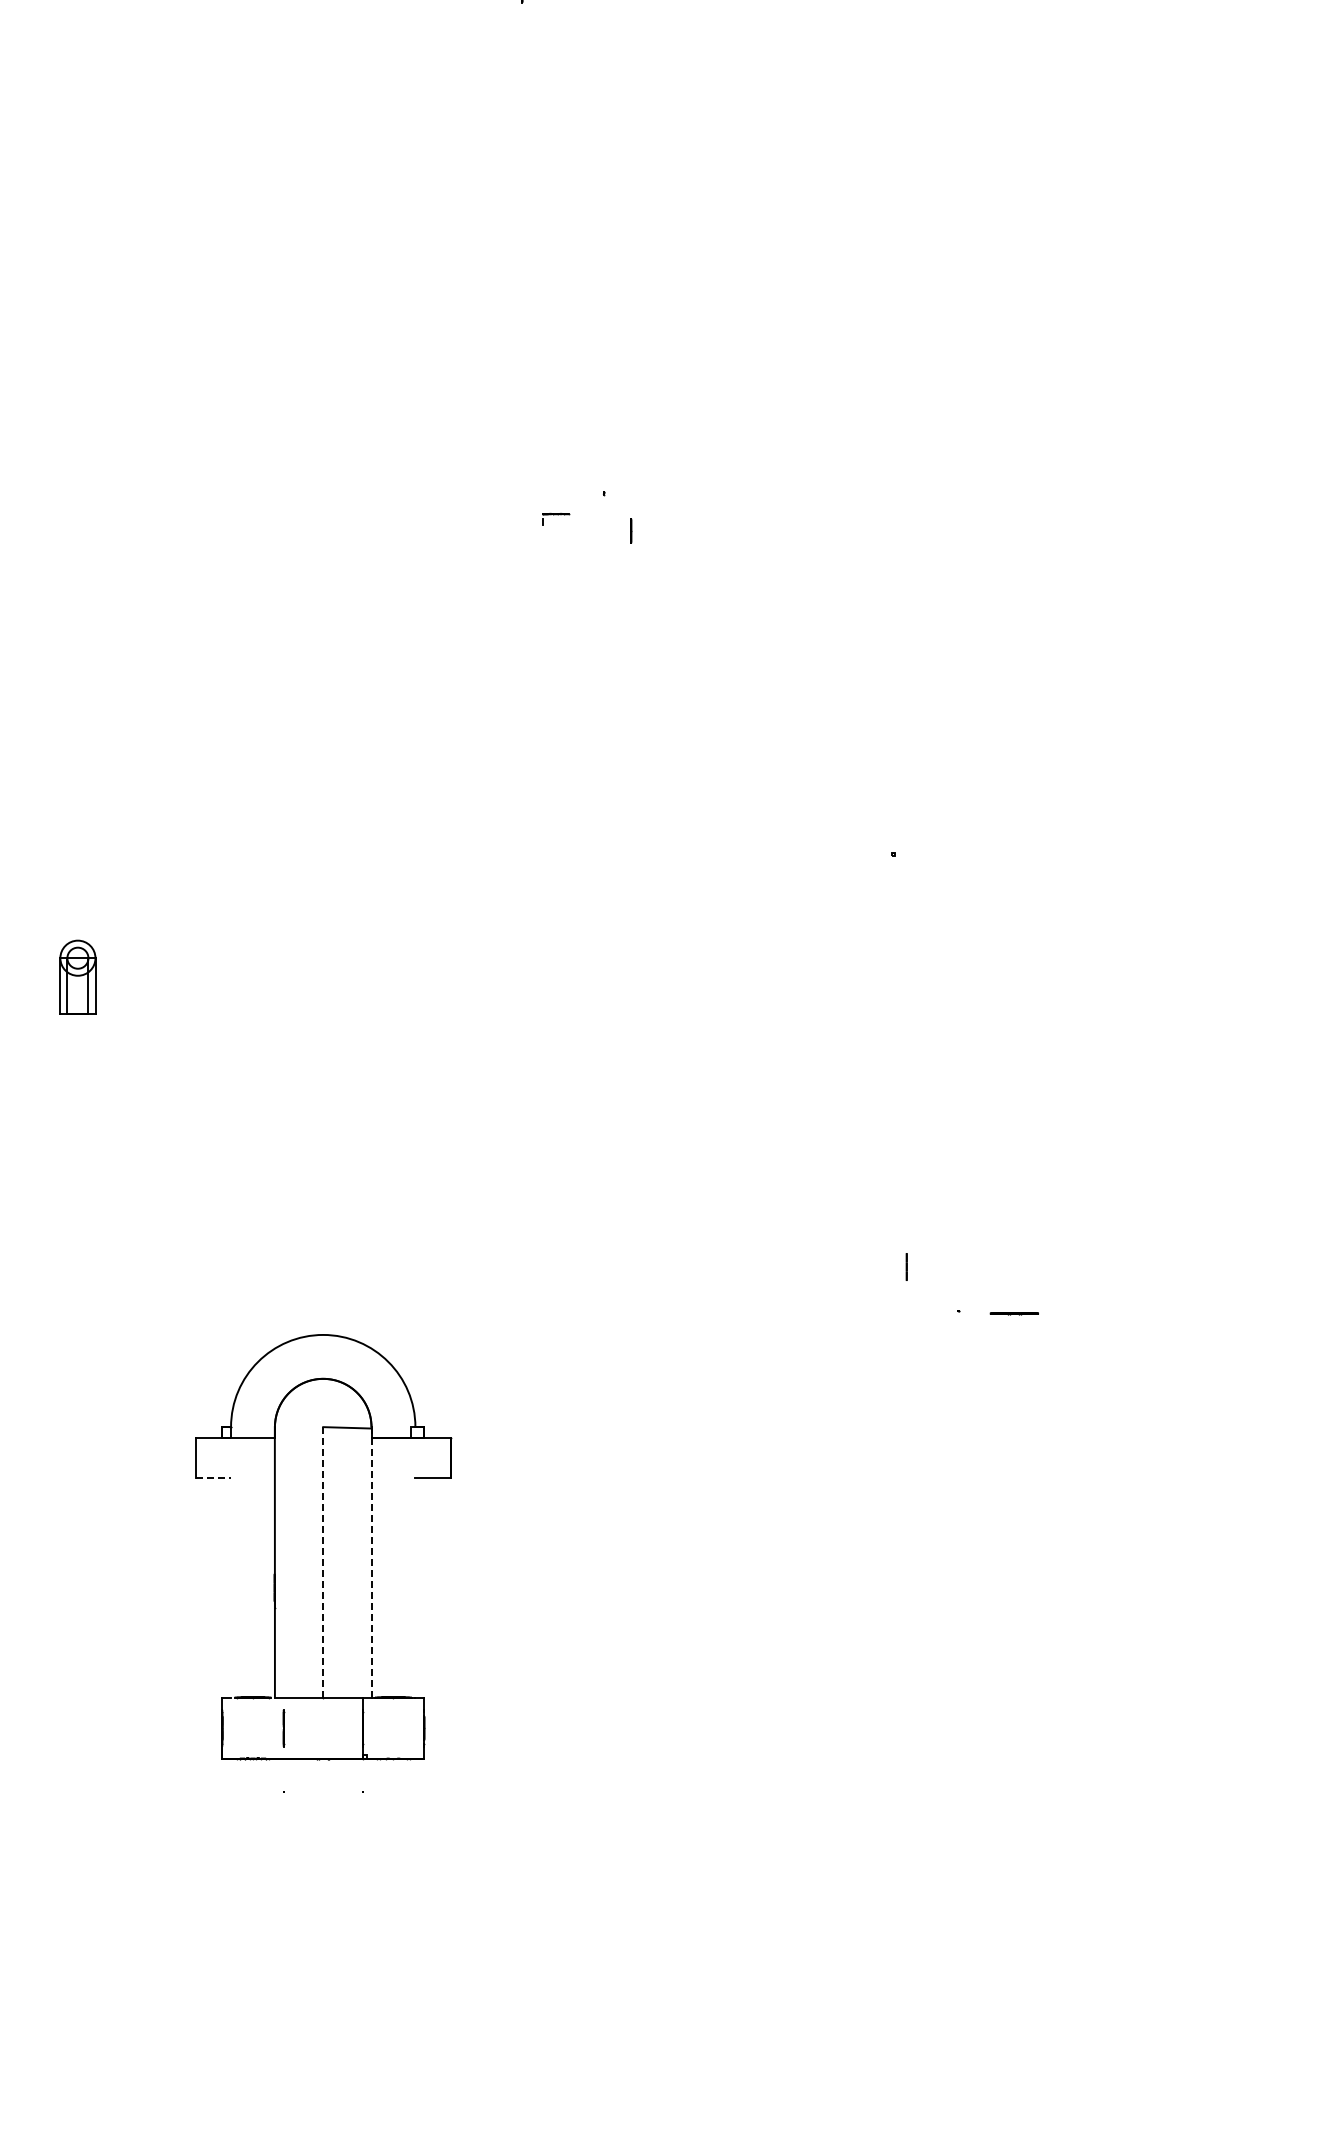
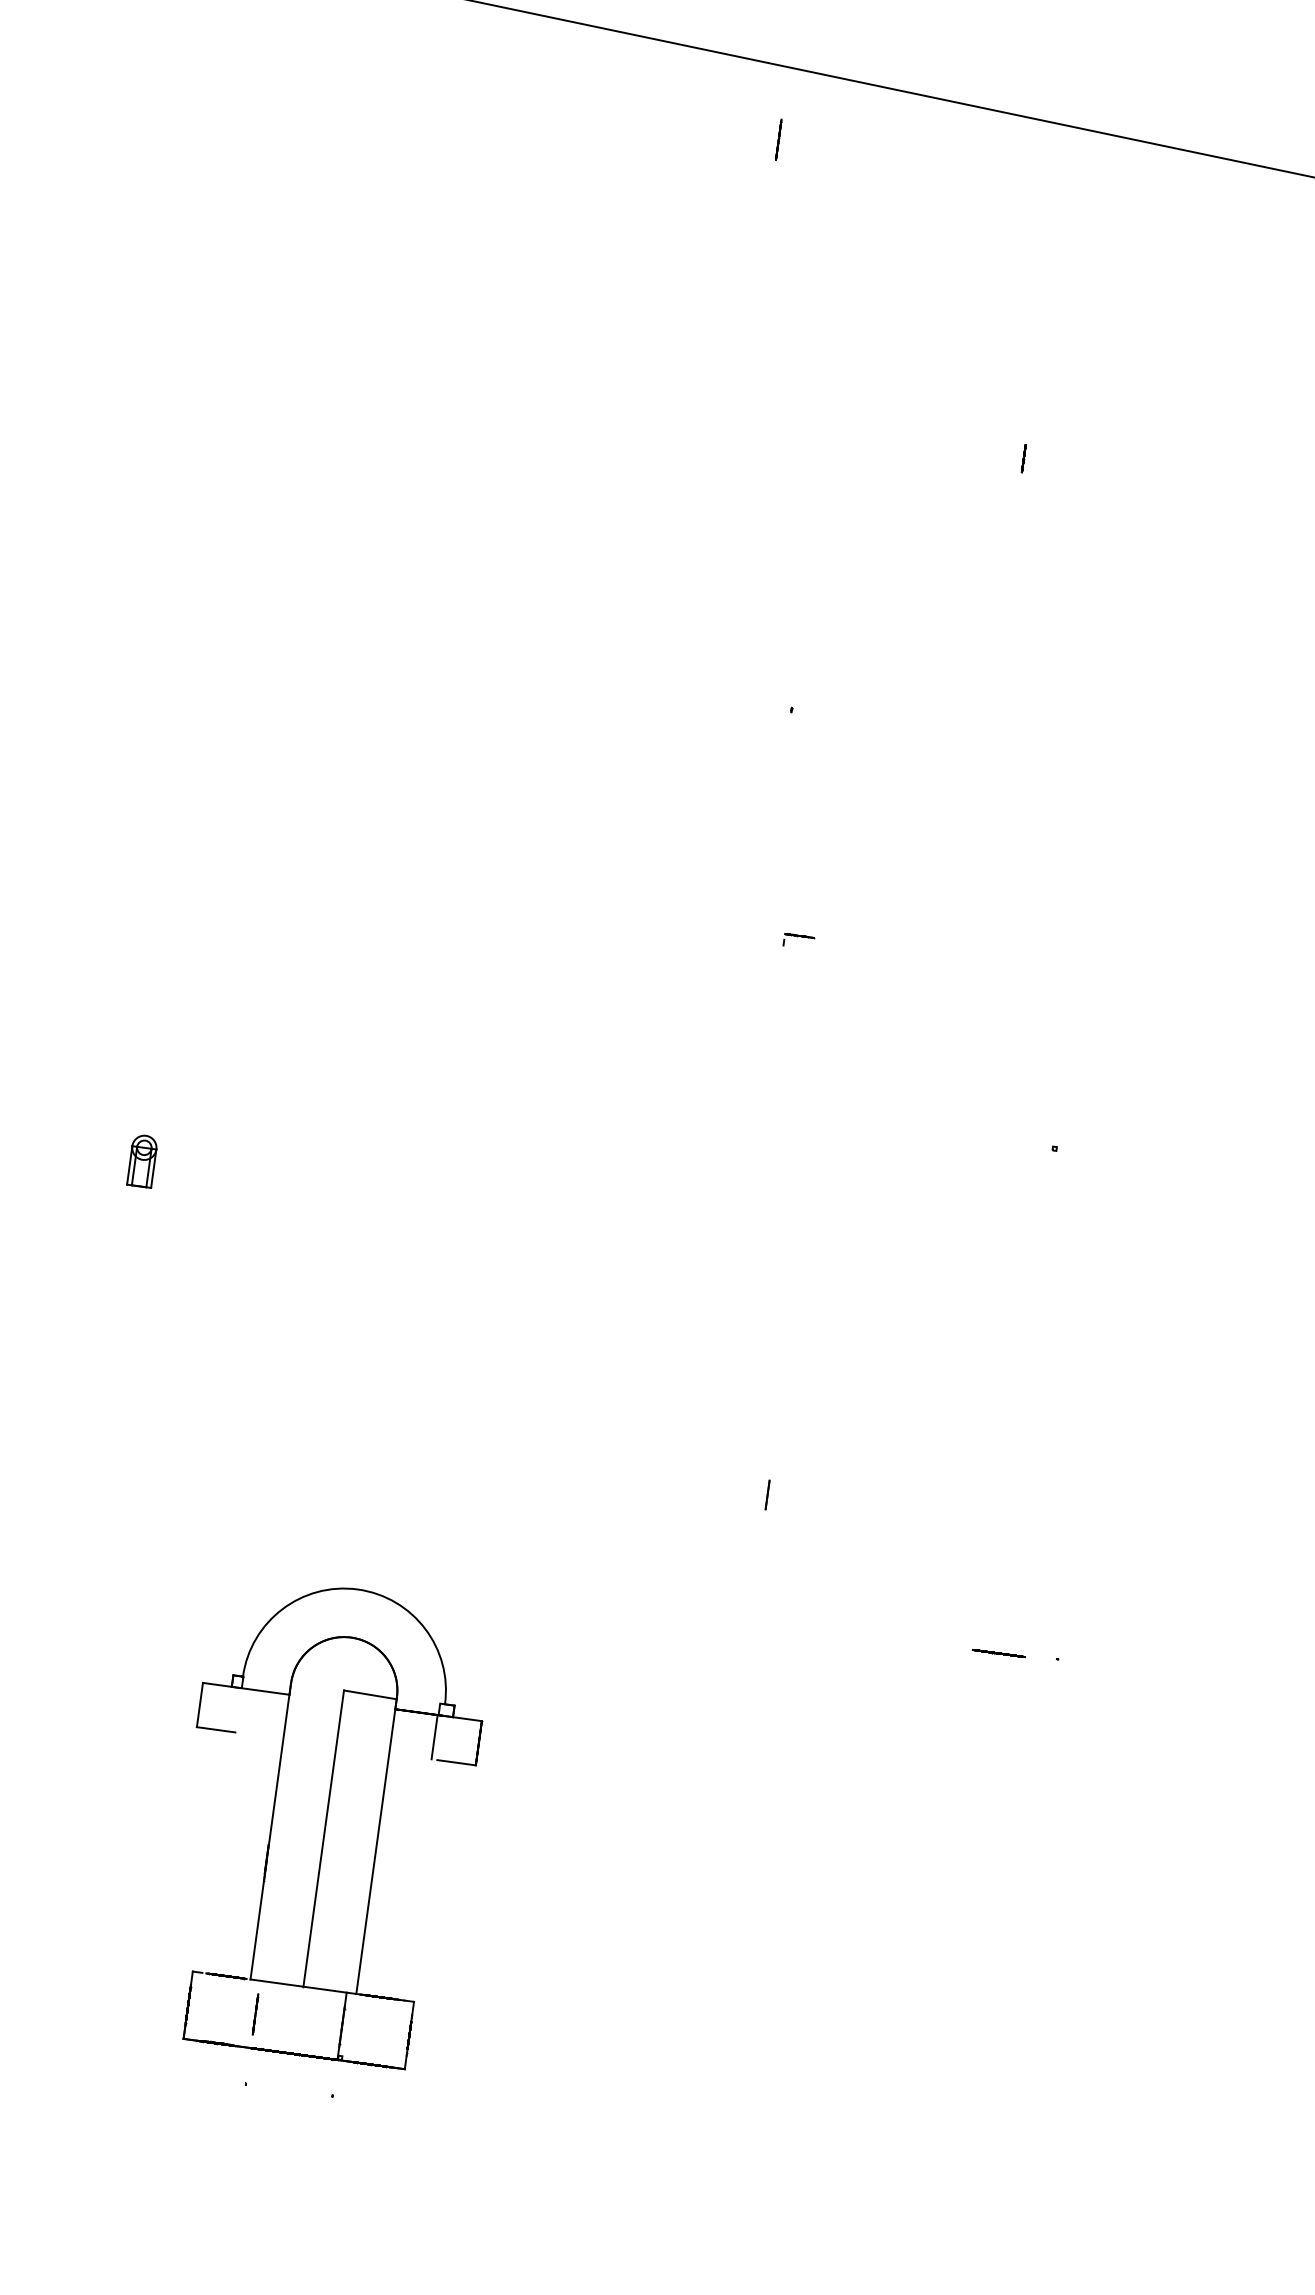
part: (556, 519) -> (799, 941), moved
line: (631, 530) -> (1024, 458), moved
part: (77, 977) -> (142, 1161), size x0.62
line: (906, 1266) -> (767, 1494), moved
line: (1013, 1313) -> (997, 1653), moved
line: (410, 1457) -> (435, 1736), added
line: (213, 1478) -> (216, 1730), dashed -> solid
line: (323, 1561) -> (324, 1837), dashed -> solid
line: (371, 1561) -> (376, 1844), dashed -> solid

